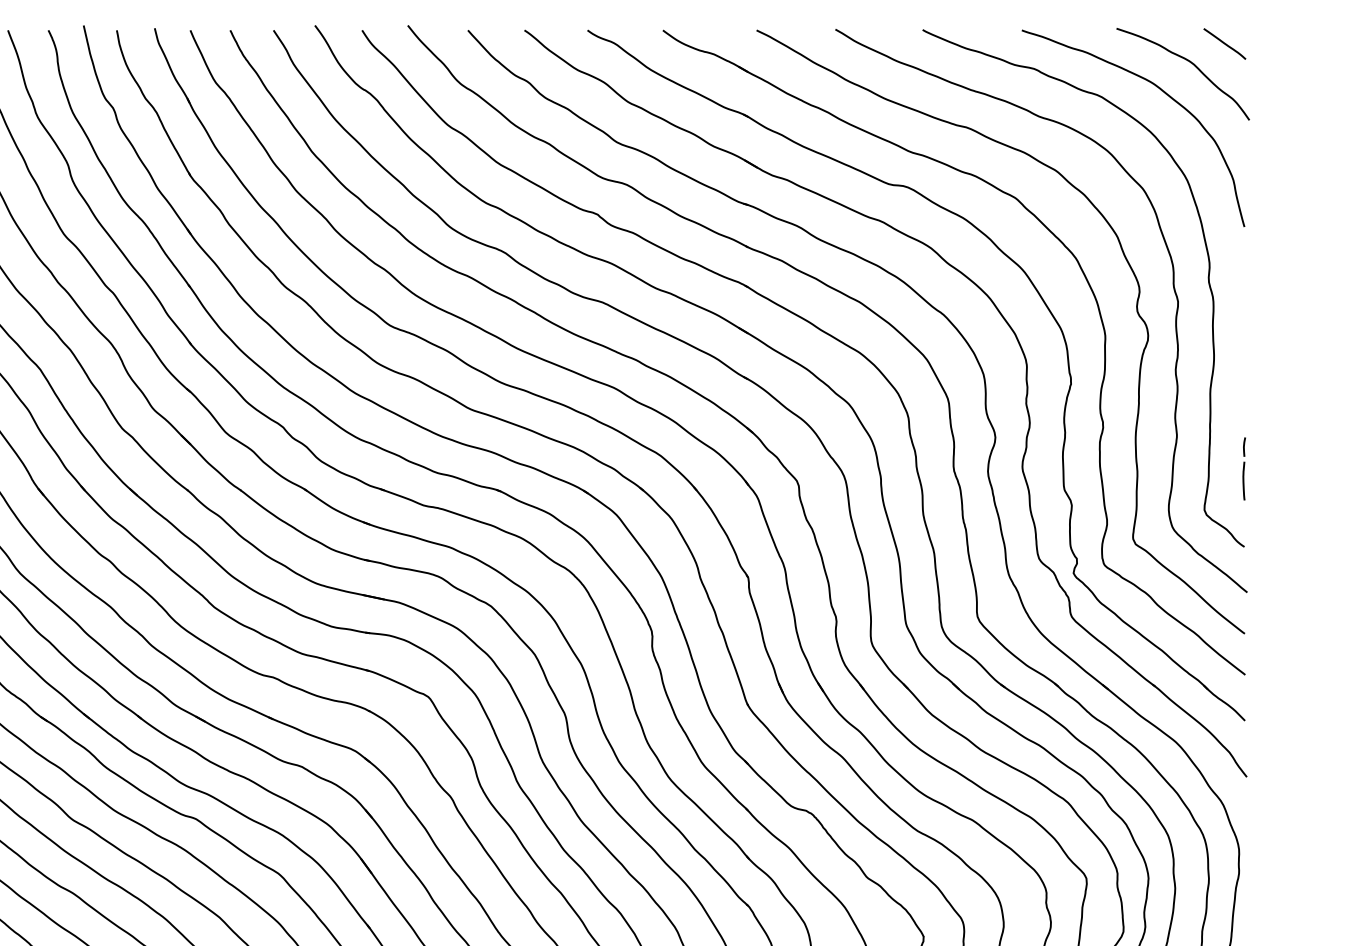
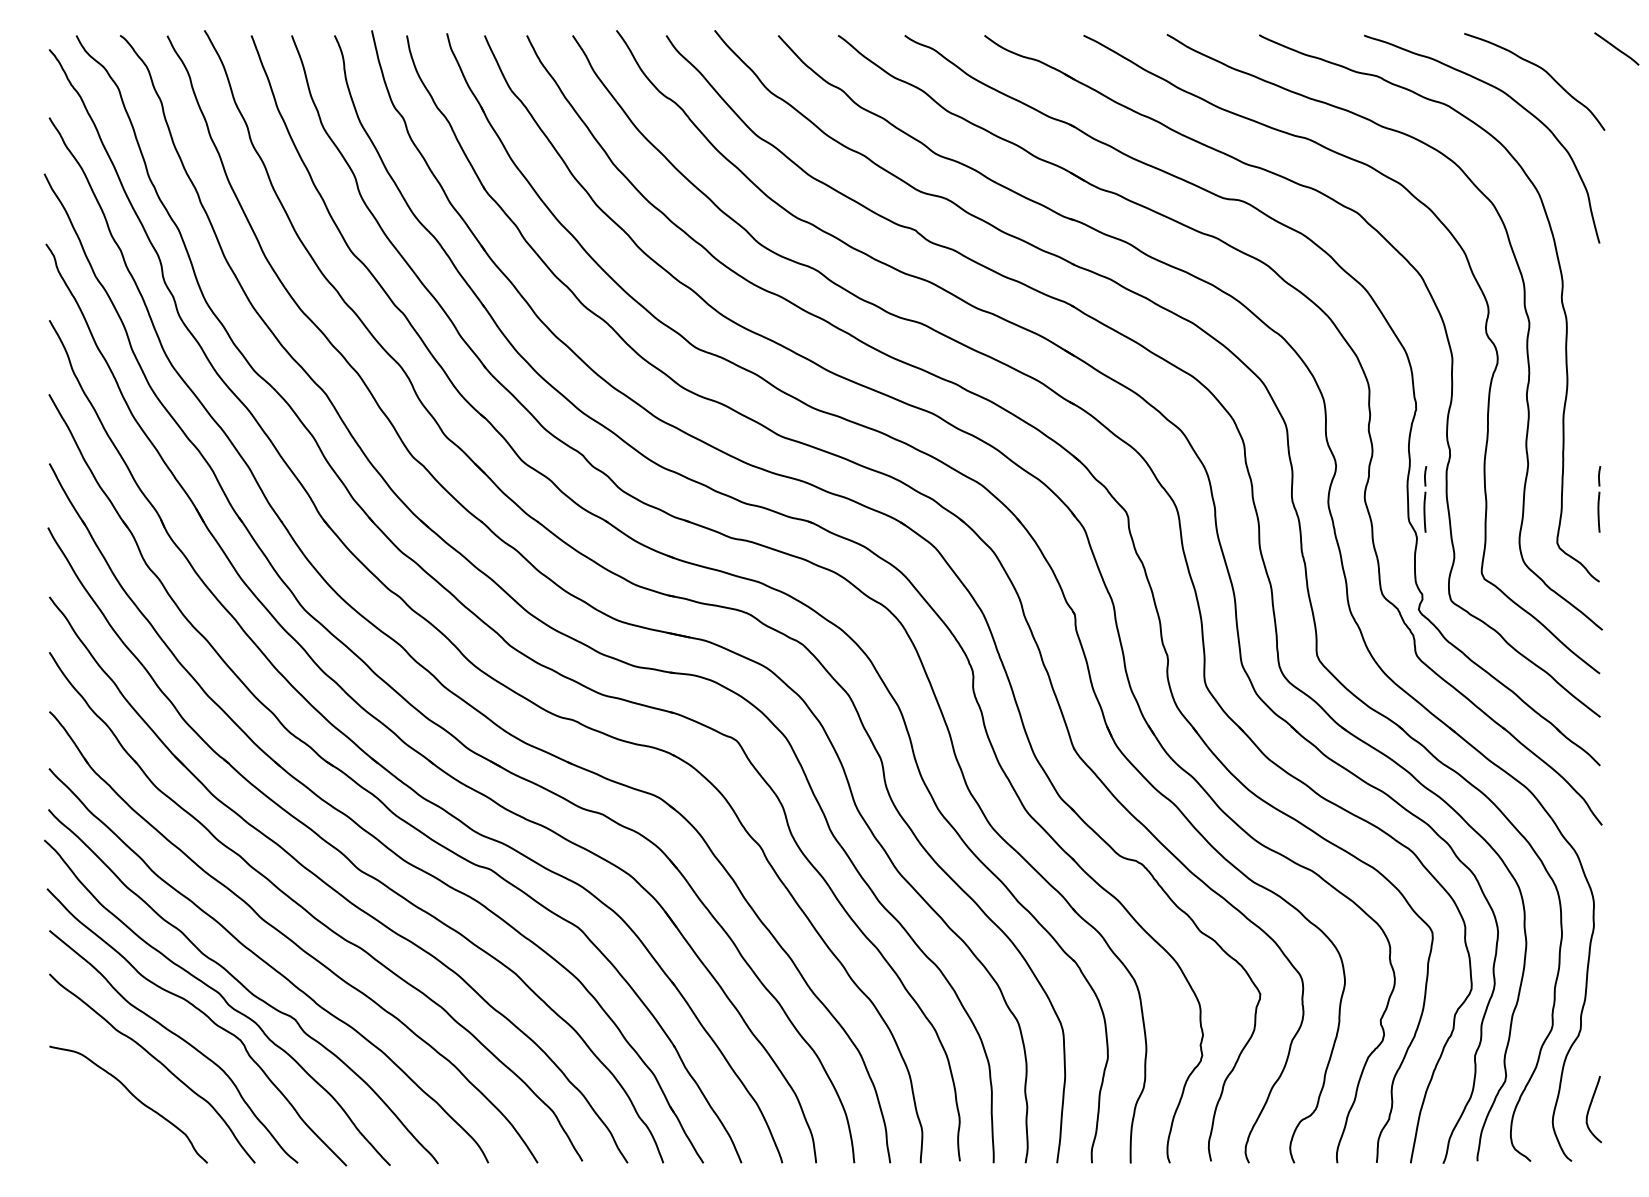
line: (1224, 43) -> (1616, 48), moved
part: (1079, 469) -> (1425, 499), added

